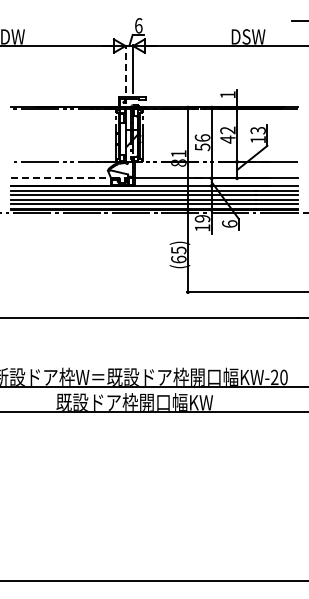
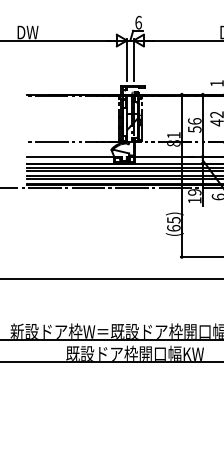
line: (125, 68) -> (126, 60), dashed -> solid
line: (63, 178) -> (72, 157), dashed -> solid

